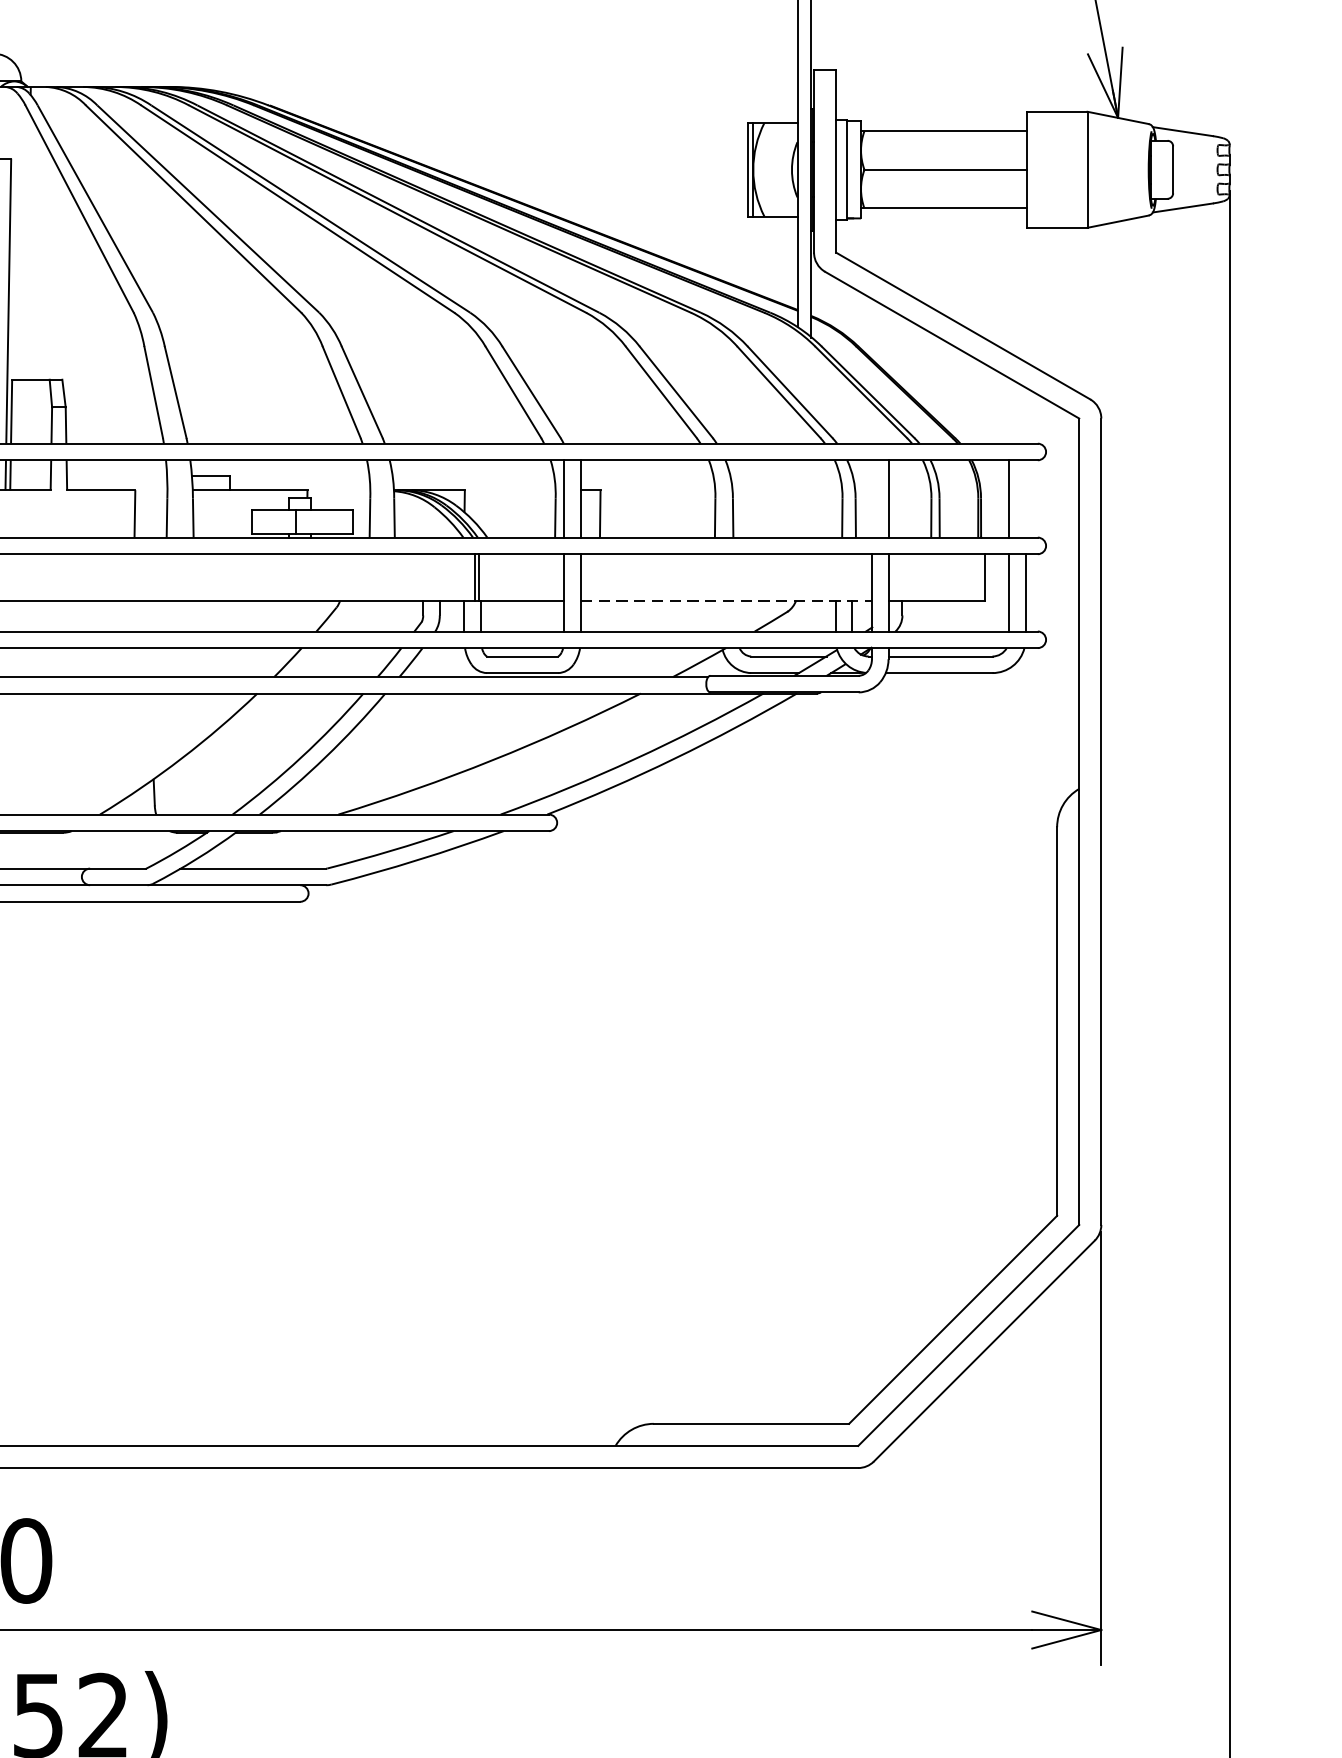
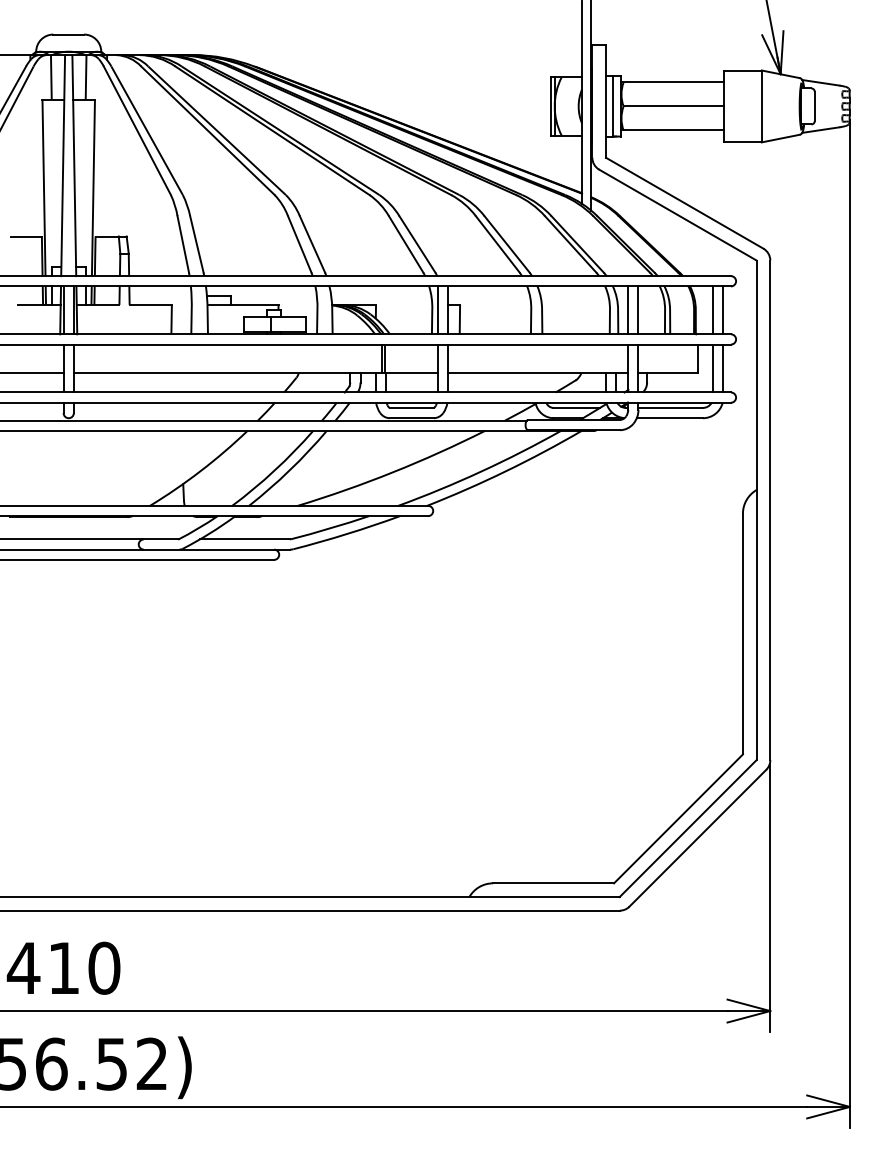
line: (872, 499) -> (628, 310), added
line: (1025, 499) -> (723, 310), added
line: (727, 600) -> (538, 373), dashed -> solid

